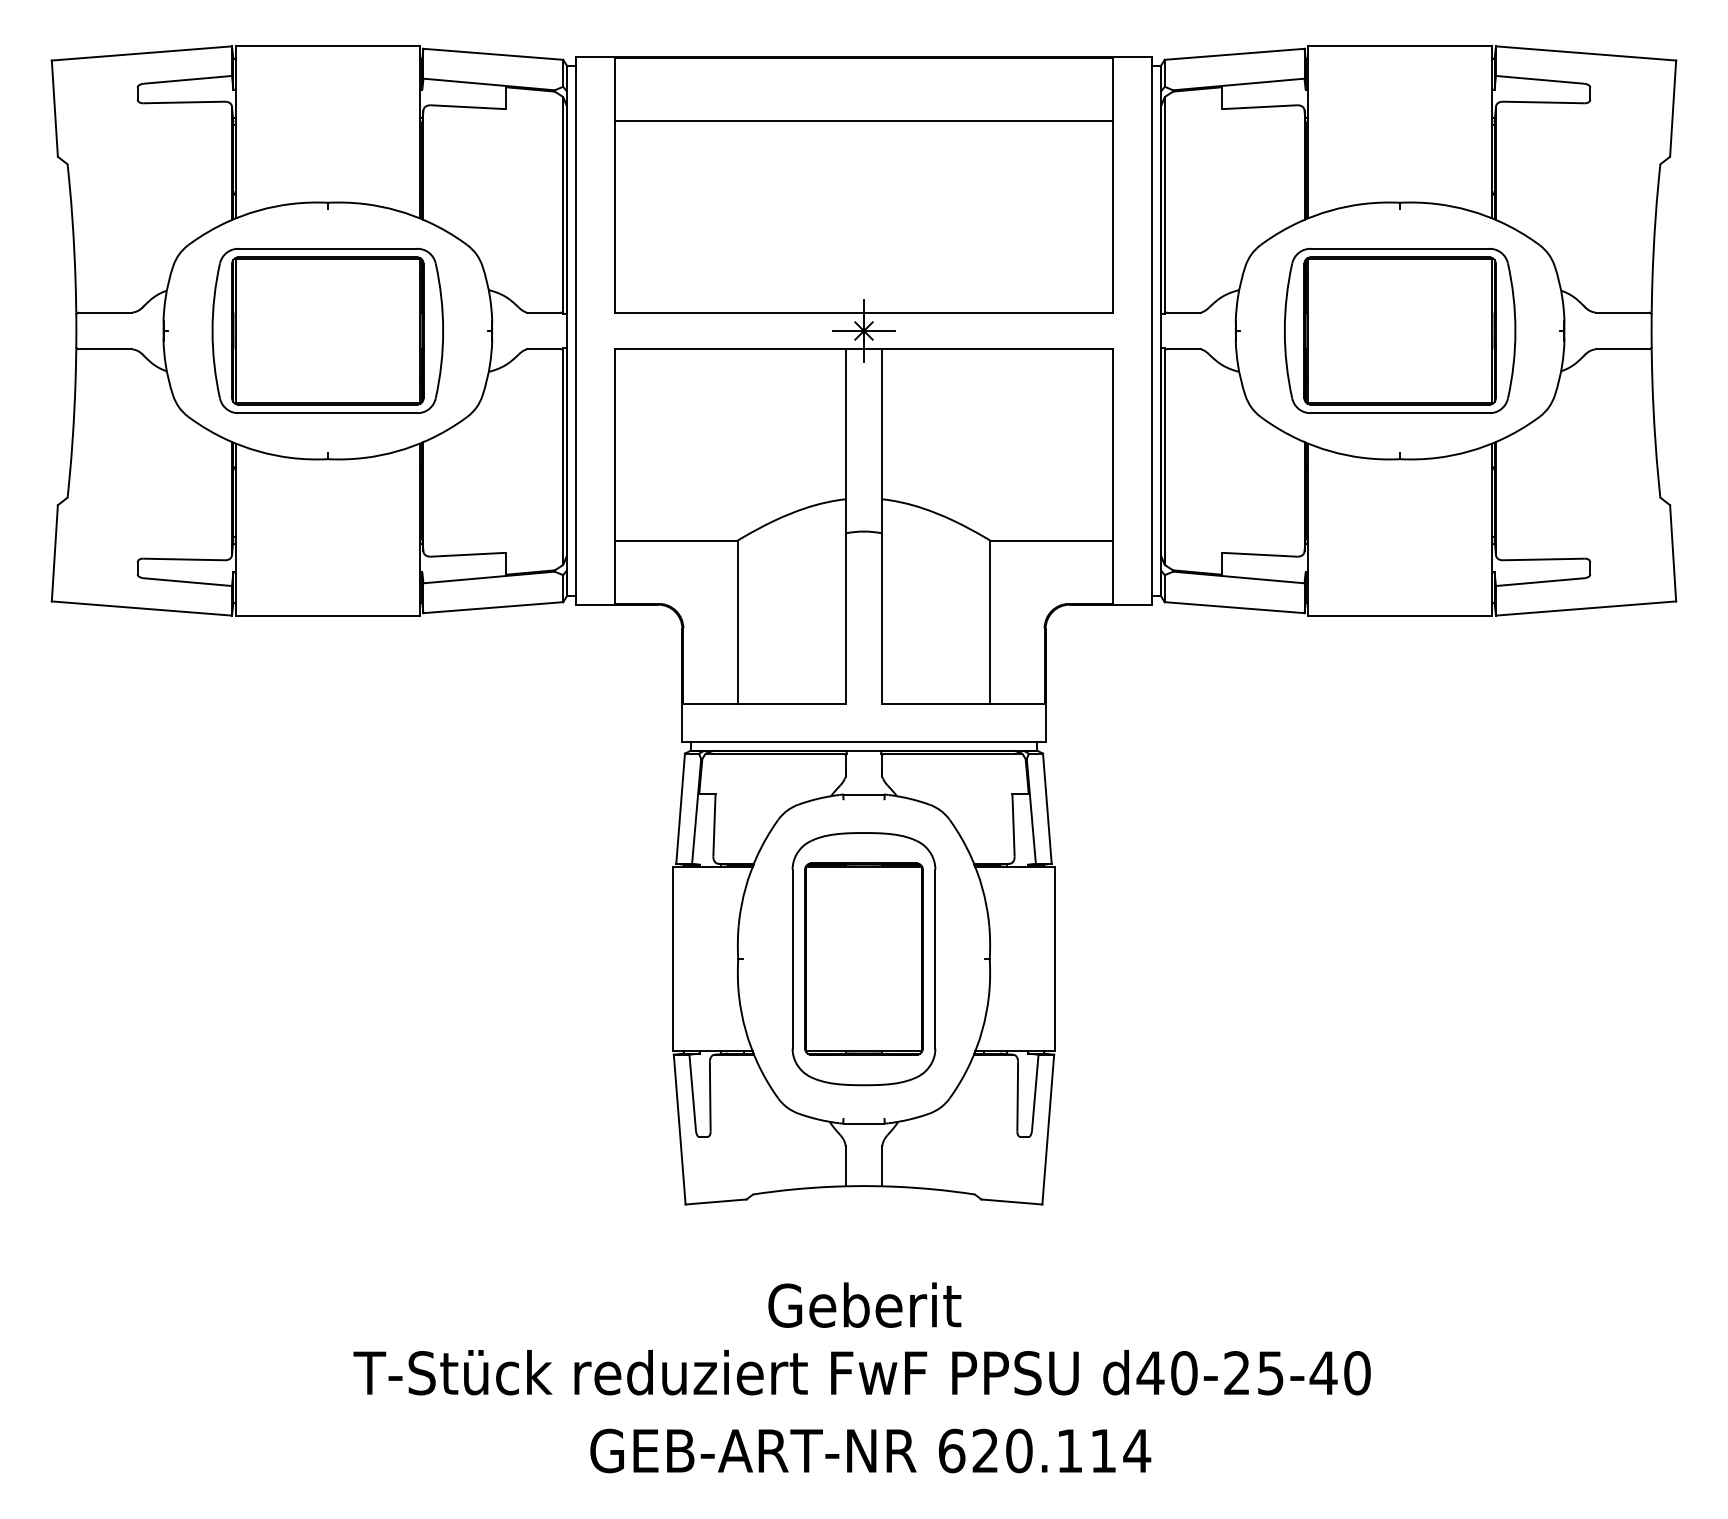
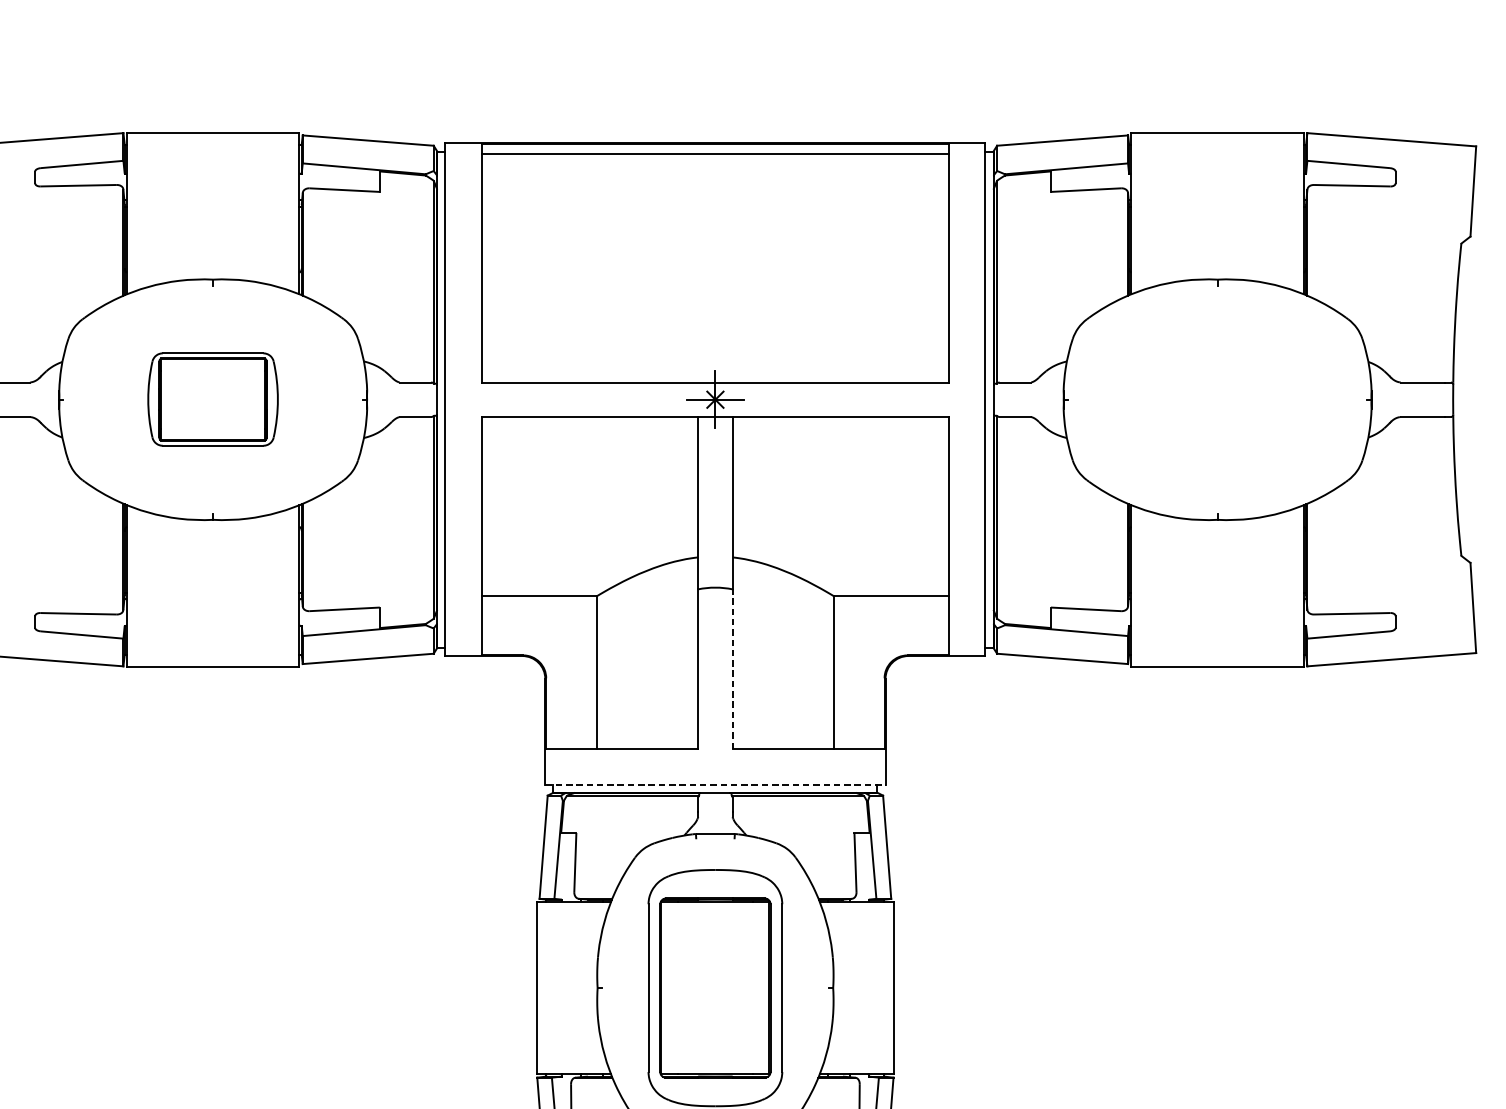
line: (863, 121) -> (714, 153), moved
part: (327, 330) -> (212, 399), size x0.6
part: (1400, 330) -> (1217, 399), removed
line: (882, 618) -> (732, 669), solid -> dashed
line: (864, 741) -> (715, 784), solid -> dashed

